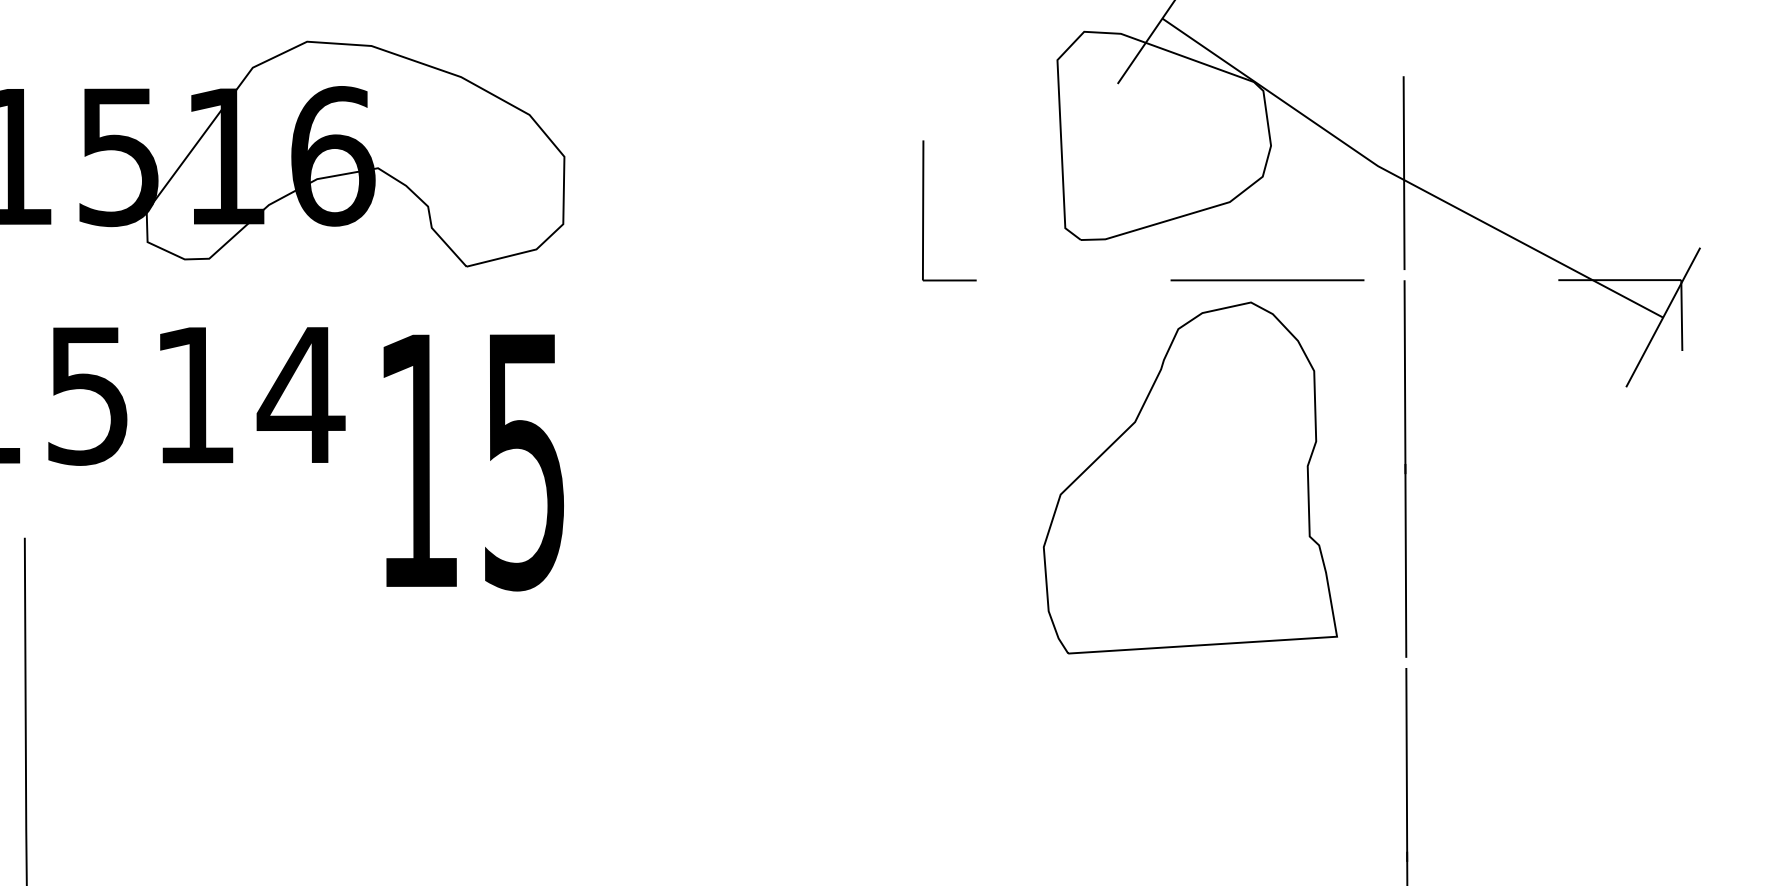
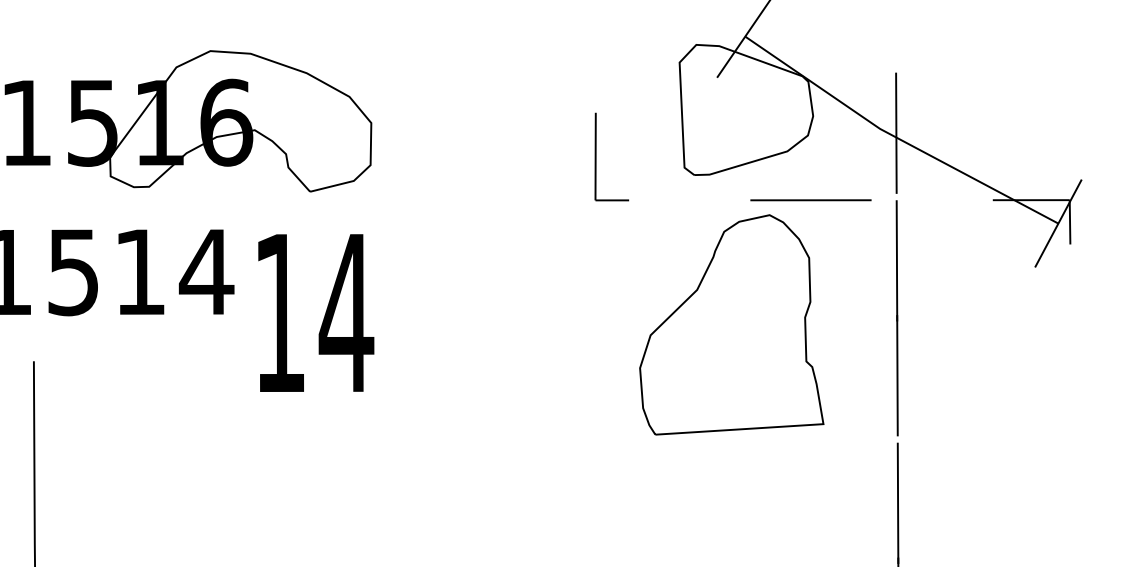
text: (524, 462) -> (346, 314), 15 -> 14
part: (1189, 477) -> (731, 324), moved

